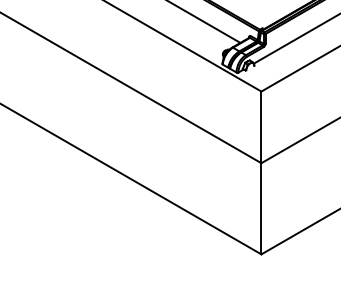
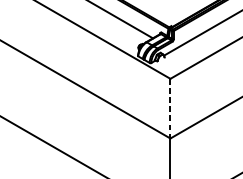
line: (261, 127) -> (170, 108), solid -> dashed

